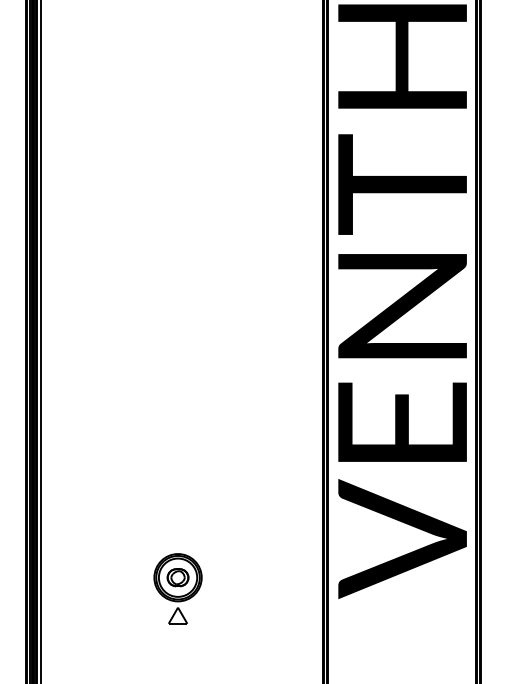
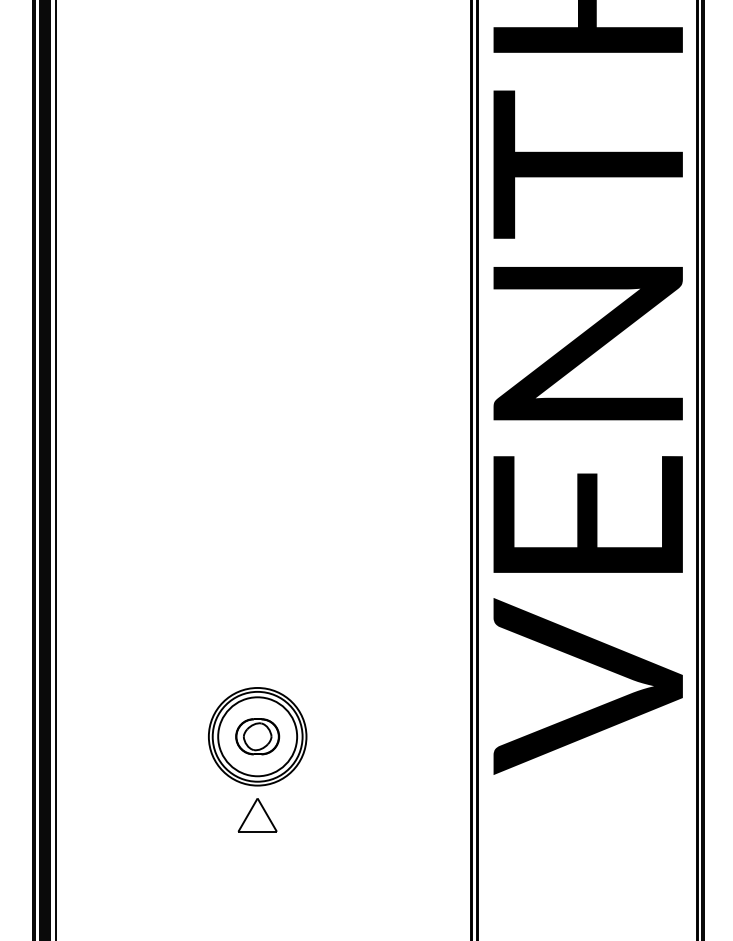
part: (177, 588) -> (256, 759), size x1.4

